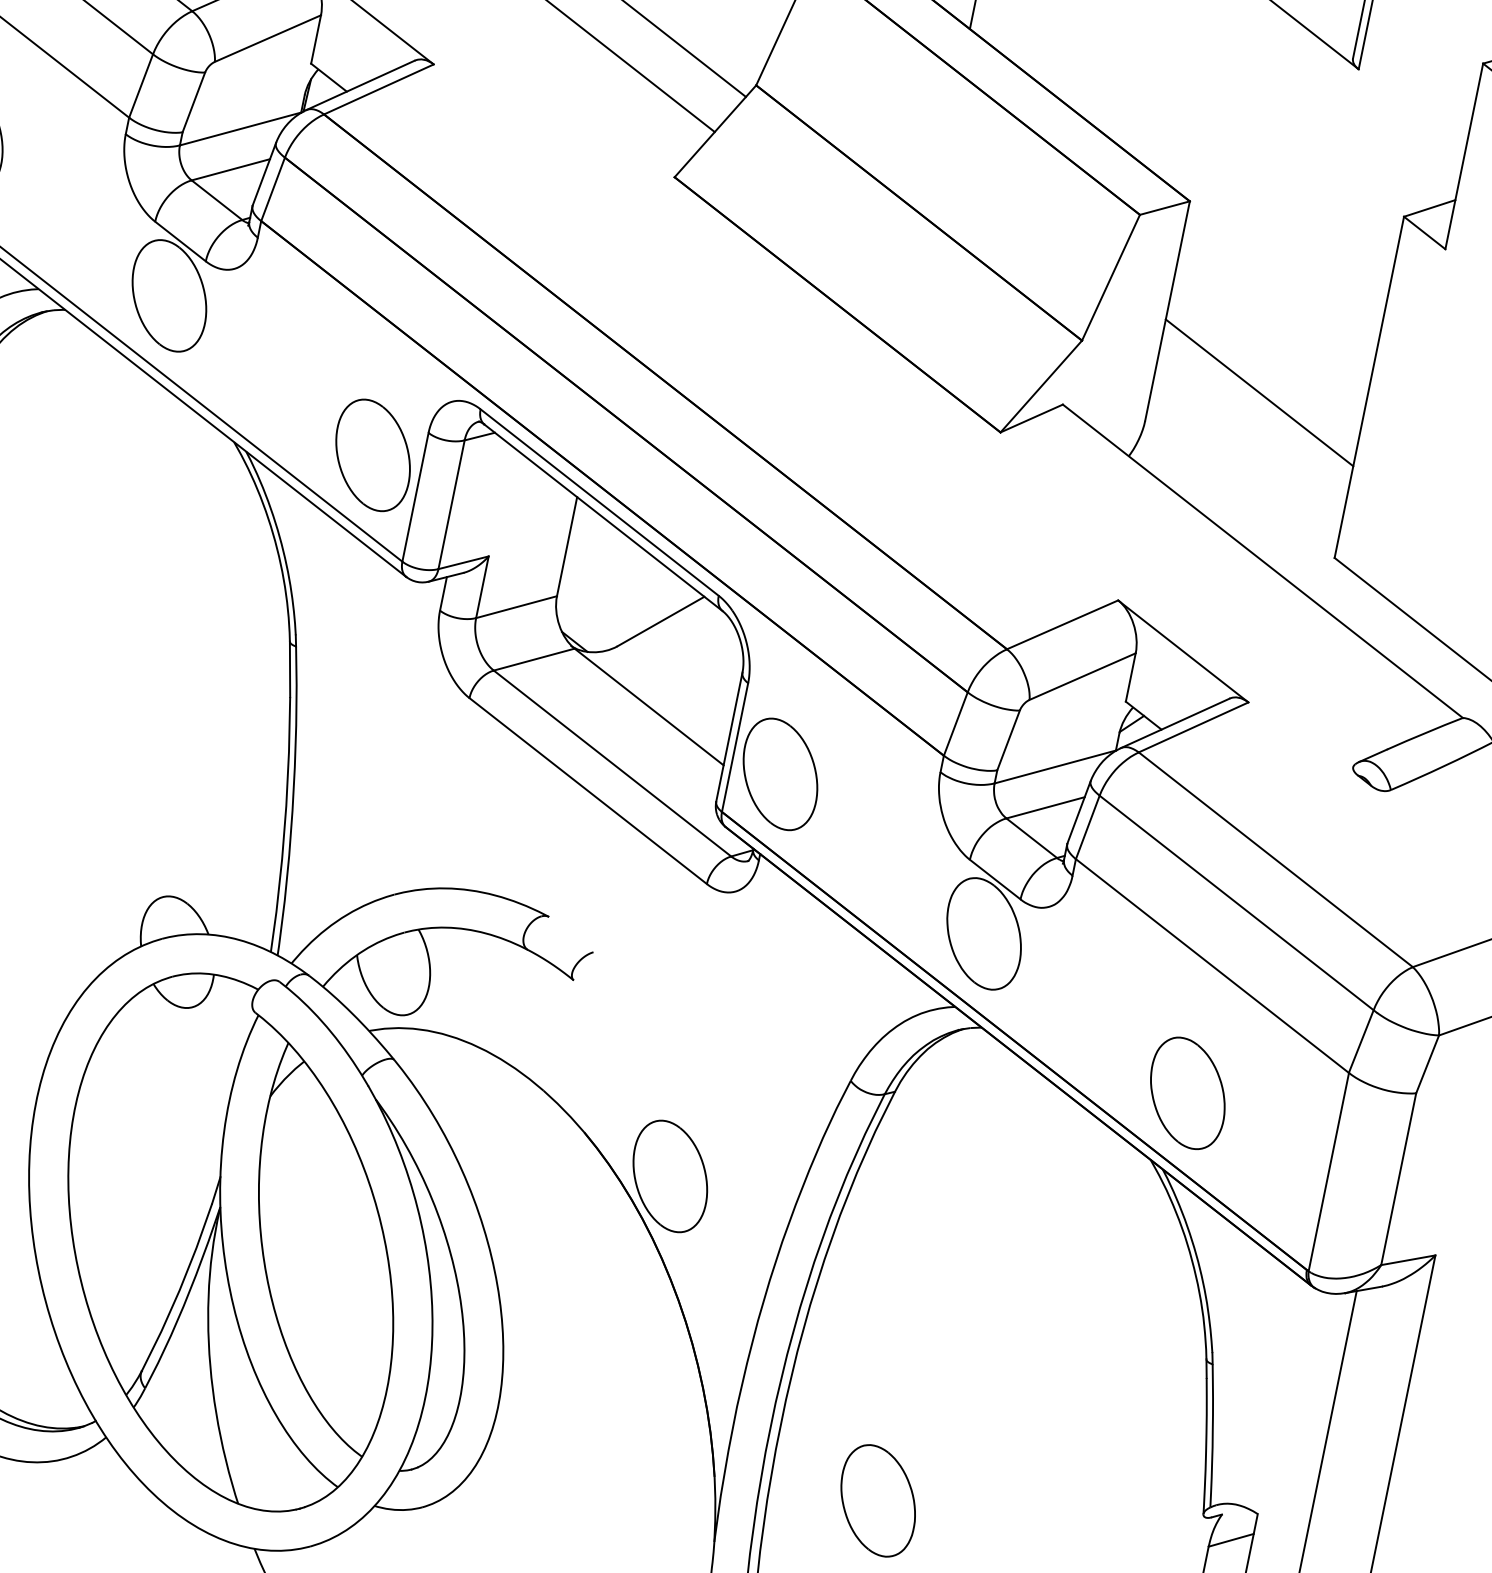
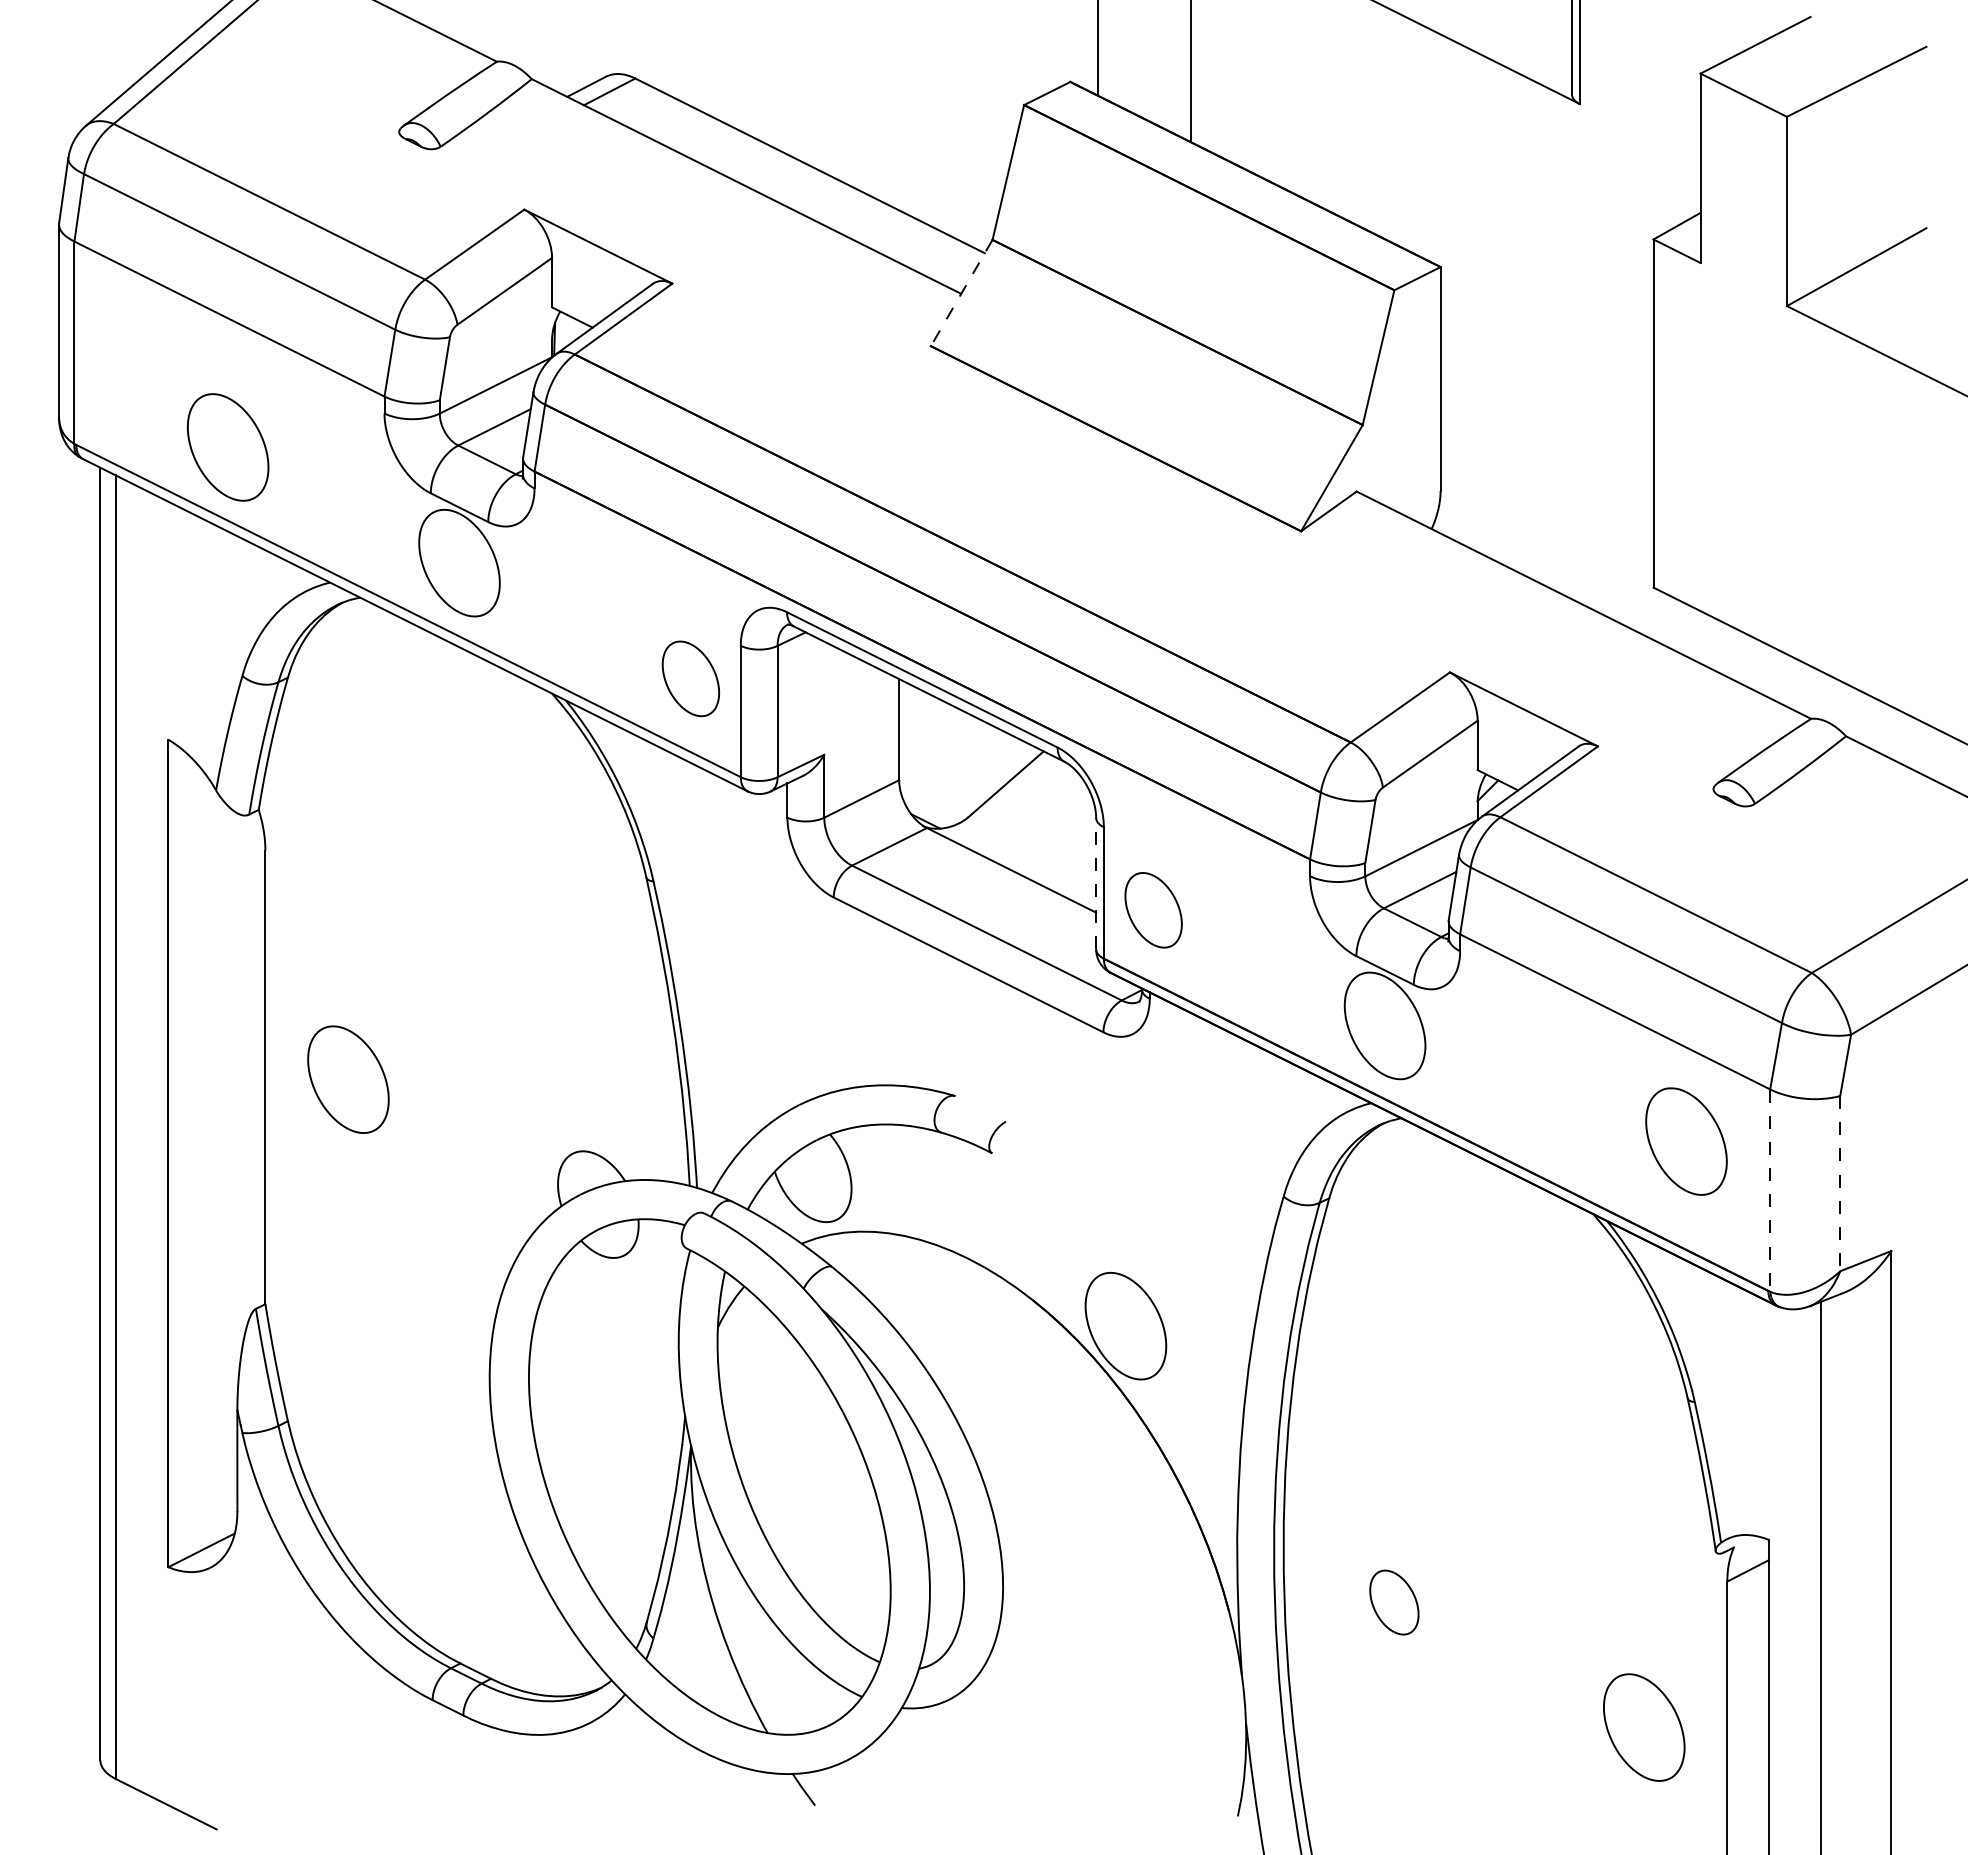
line: (715, 131) -> (961, 293), solid -> dashed
line: (1259, 392) -> (1546, 440), removed
part: (372, 454) -> (690, 678), size x0.7
line: (729, 736) -> (1096, 883), solid -> dashed
part: (780, 774) -> (1153, 910), size x0.7
part: (1187, 1093) -> (1686, 1141), moved
line: (1328, 1172) -> (1770, 1191), solid -> dashed
line: (1399, 1179) -> (1840, 1183), solid -> dashed
part: (878, 1500) -> (1394, 1602), size x0.6

